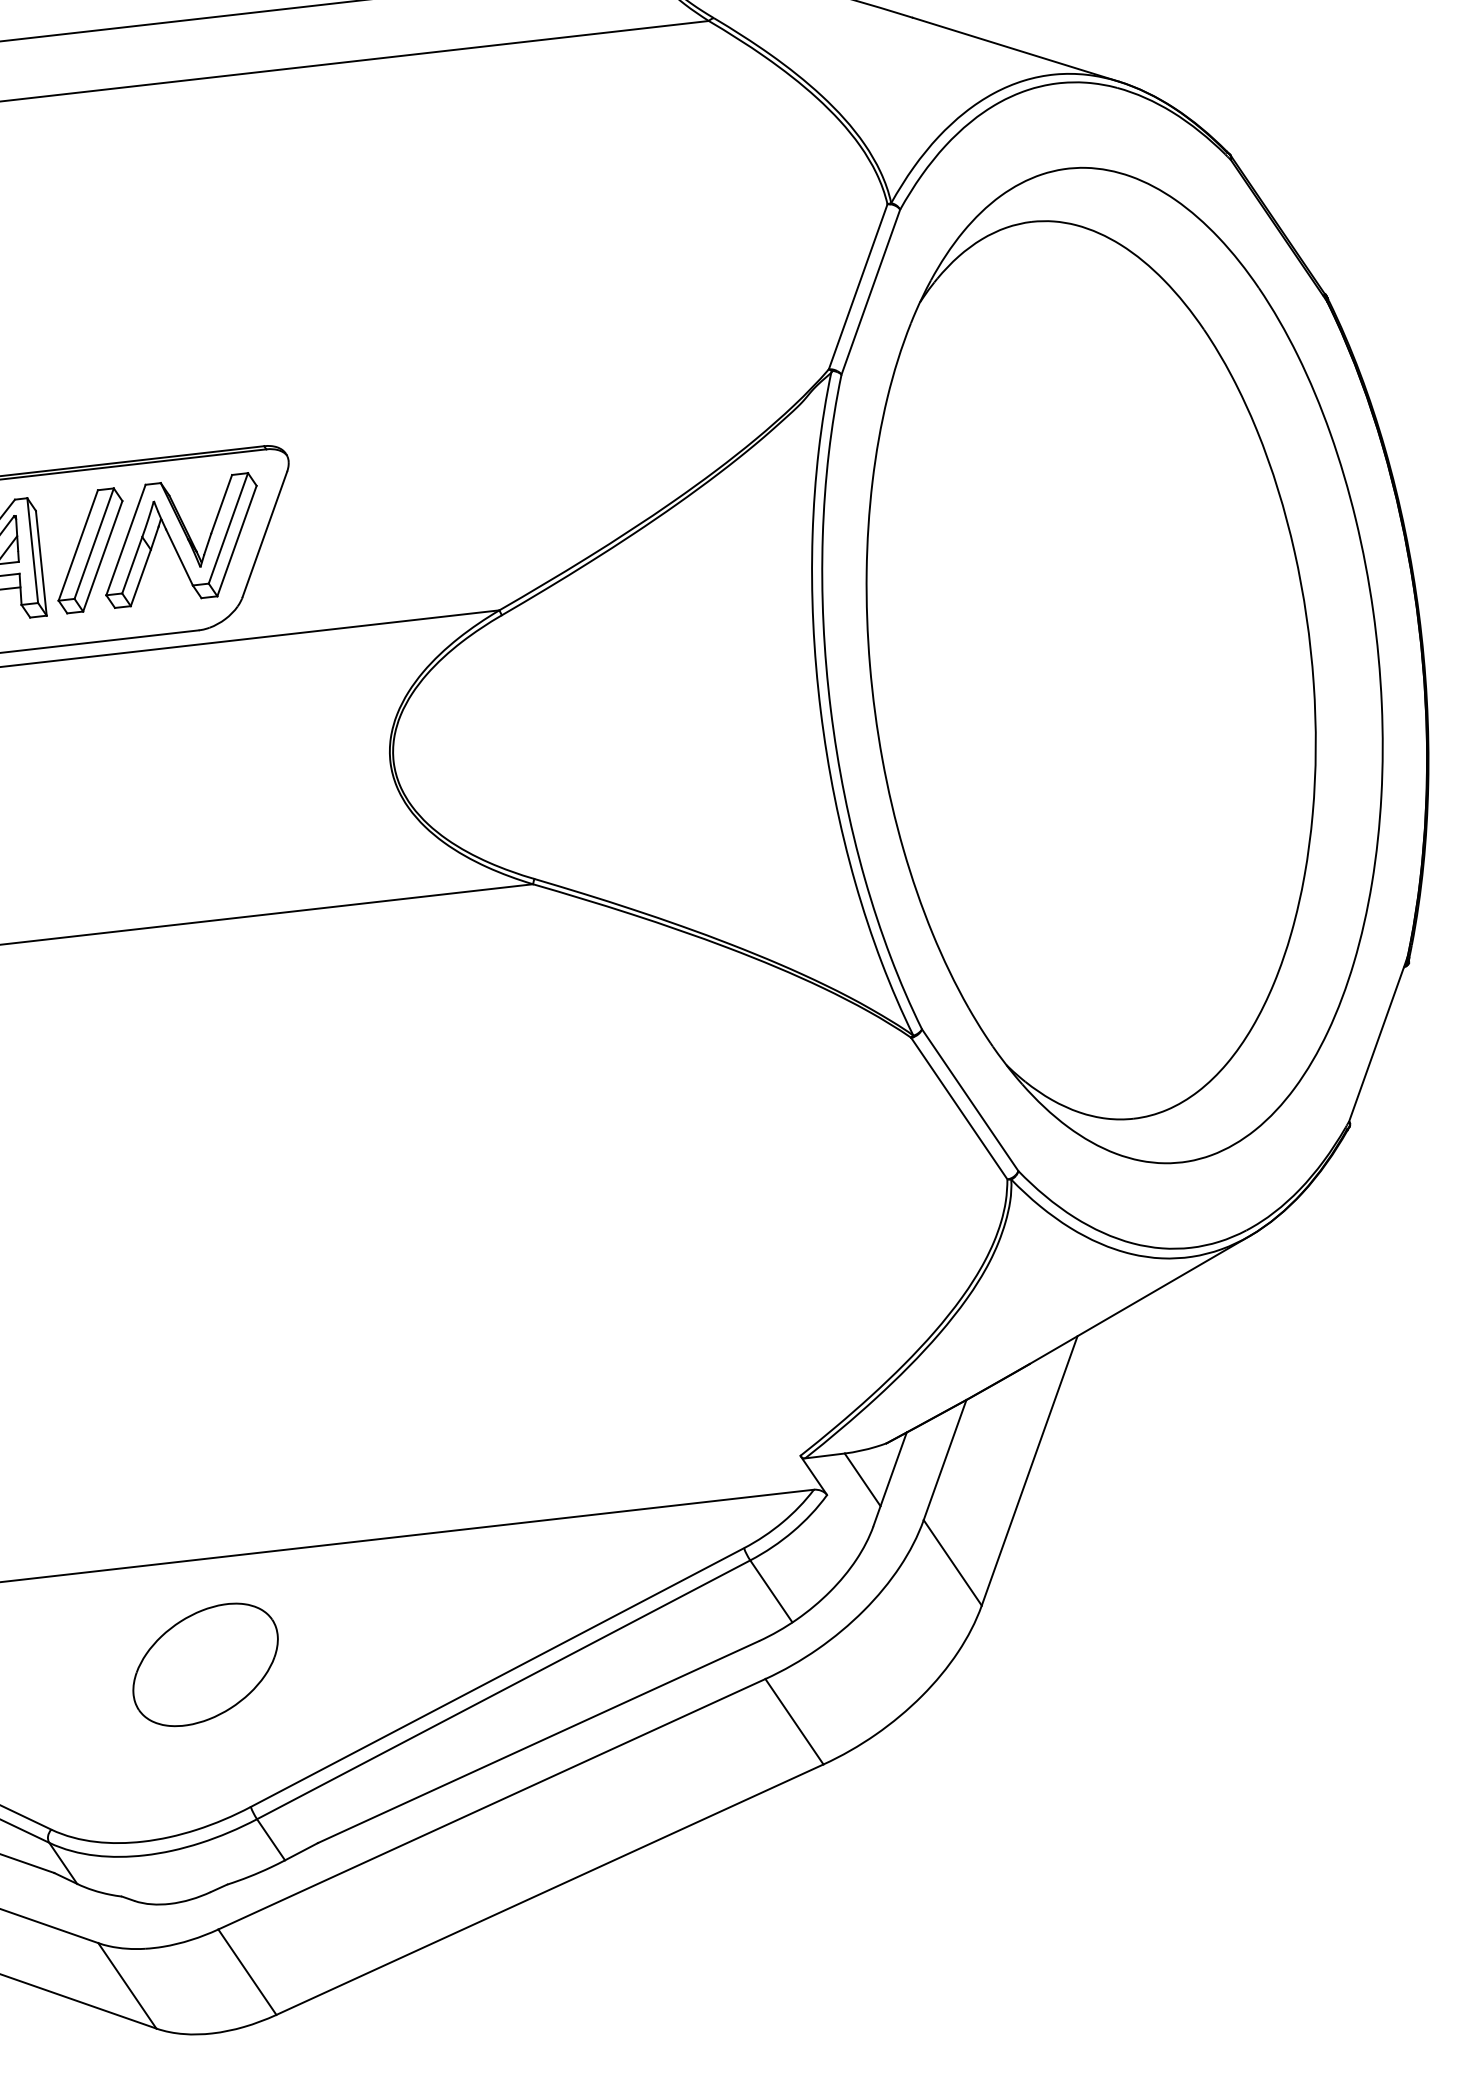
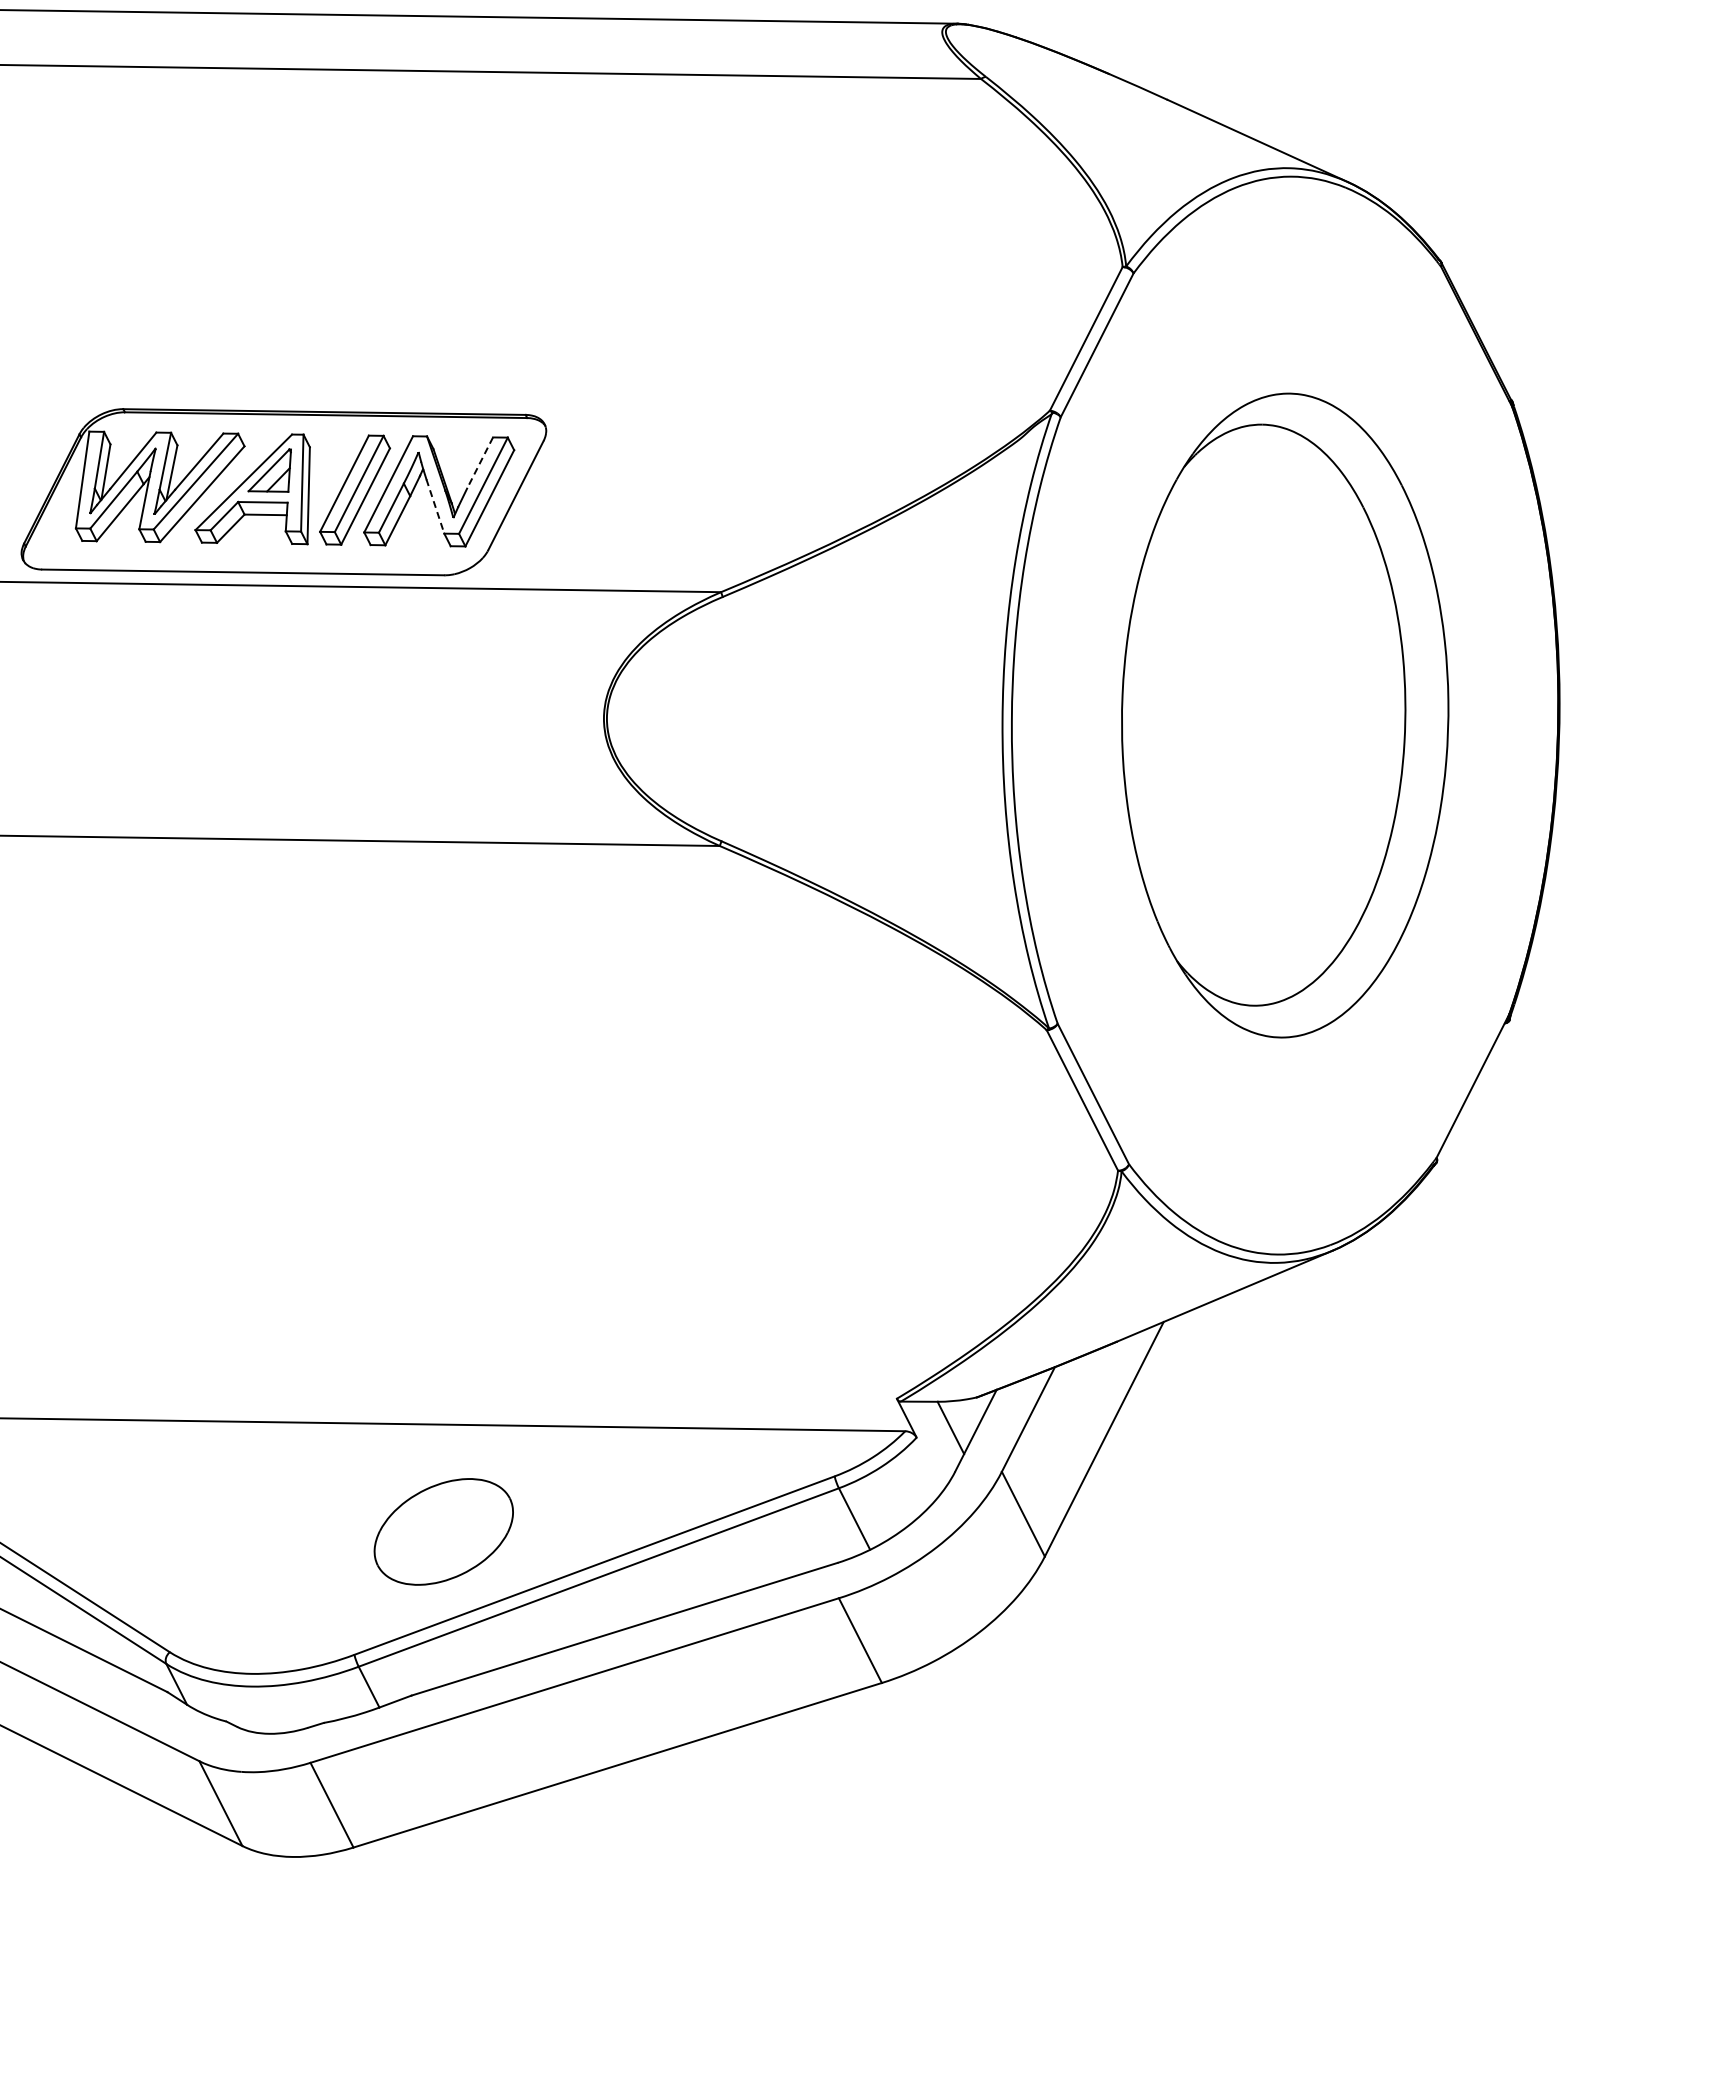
line: (222, 504) -> (480, 463), solid -> dashed
line: (179, 557) -> (435, 506), solid -> dashed
part: (1125, 665) -> (1285, 715), size x0.7
part: (205, 1664) -> (443, 1531), moved

